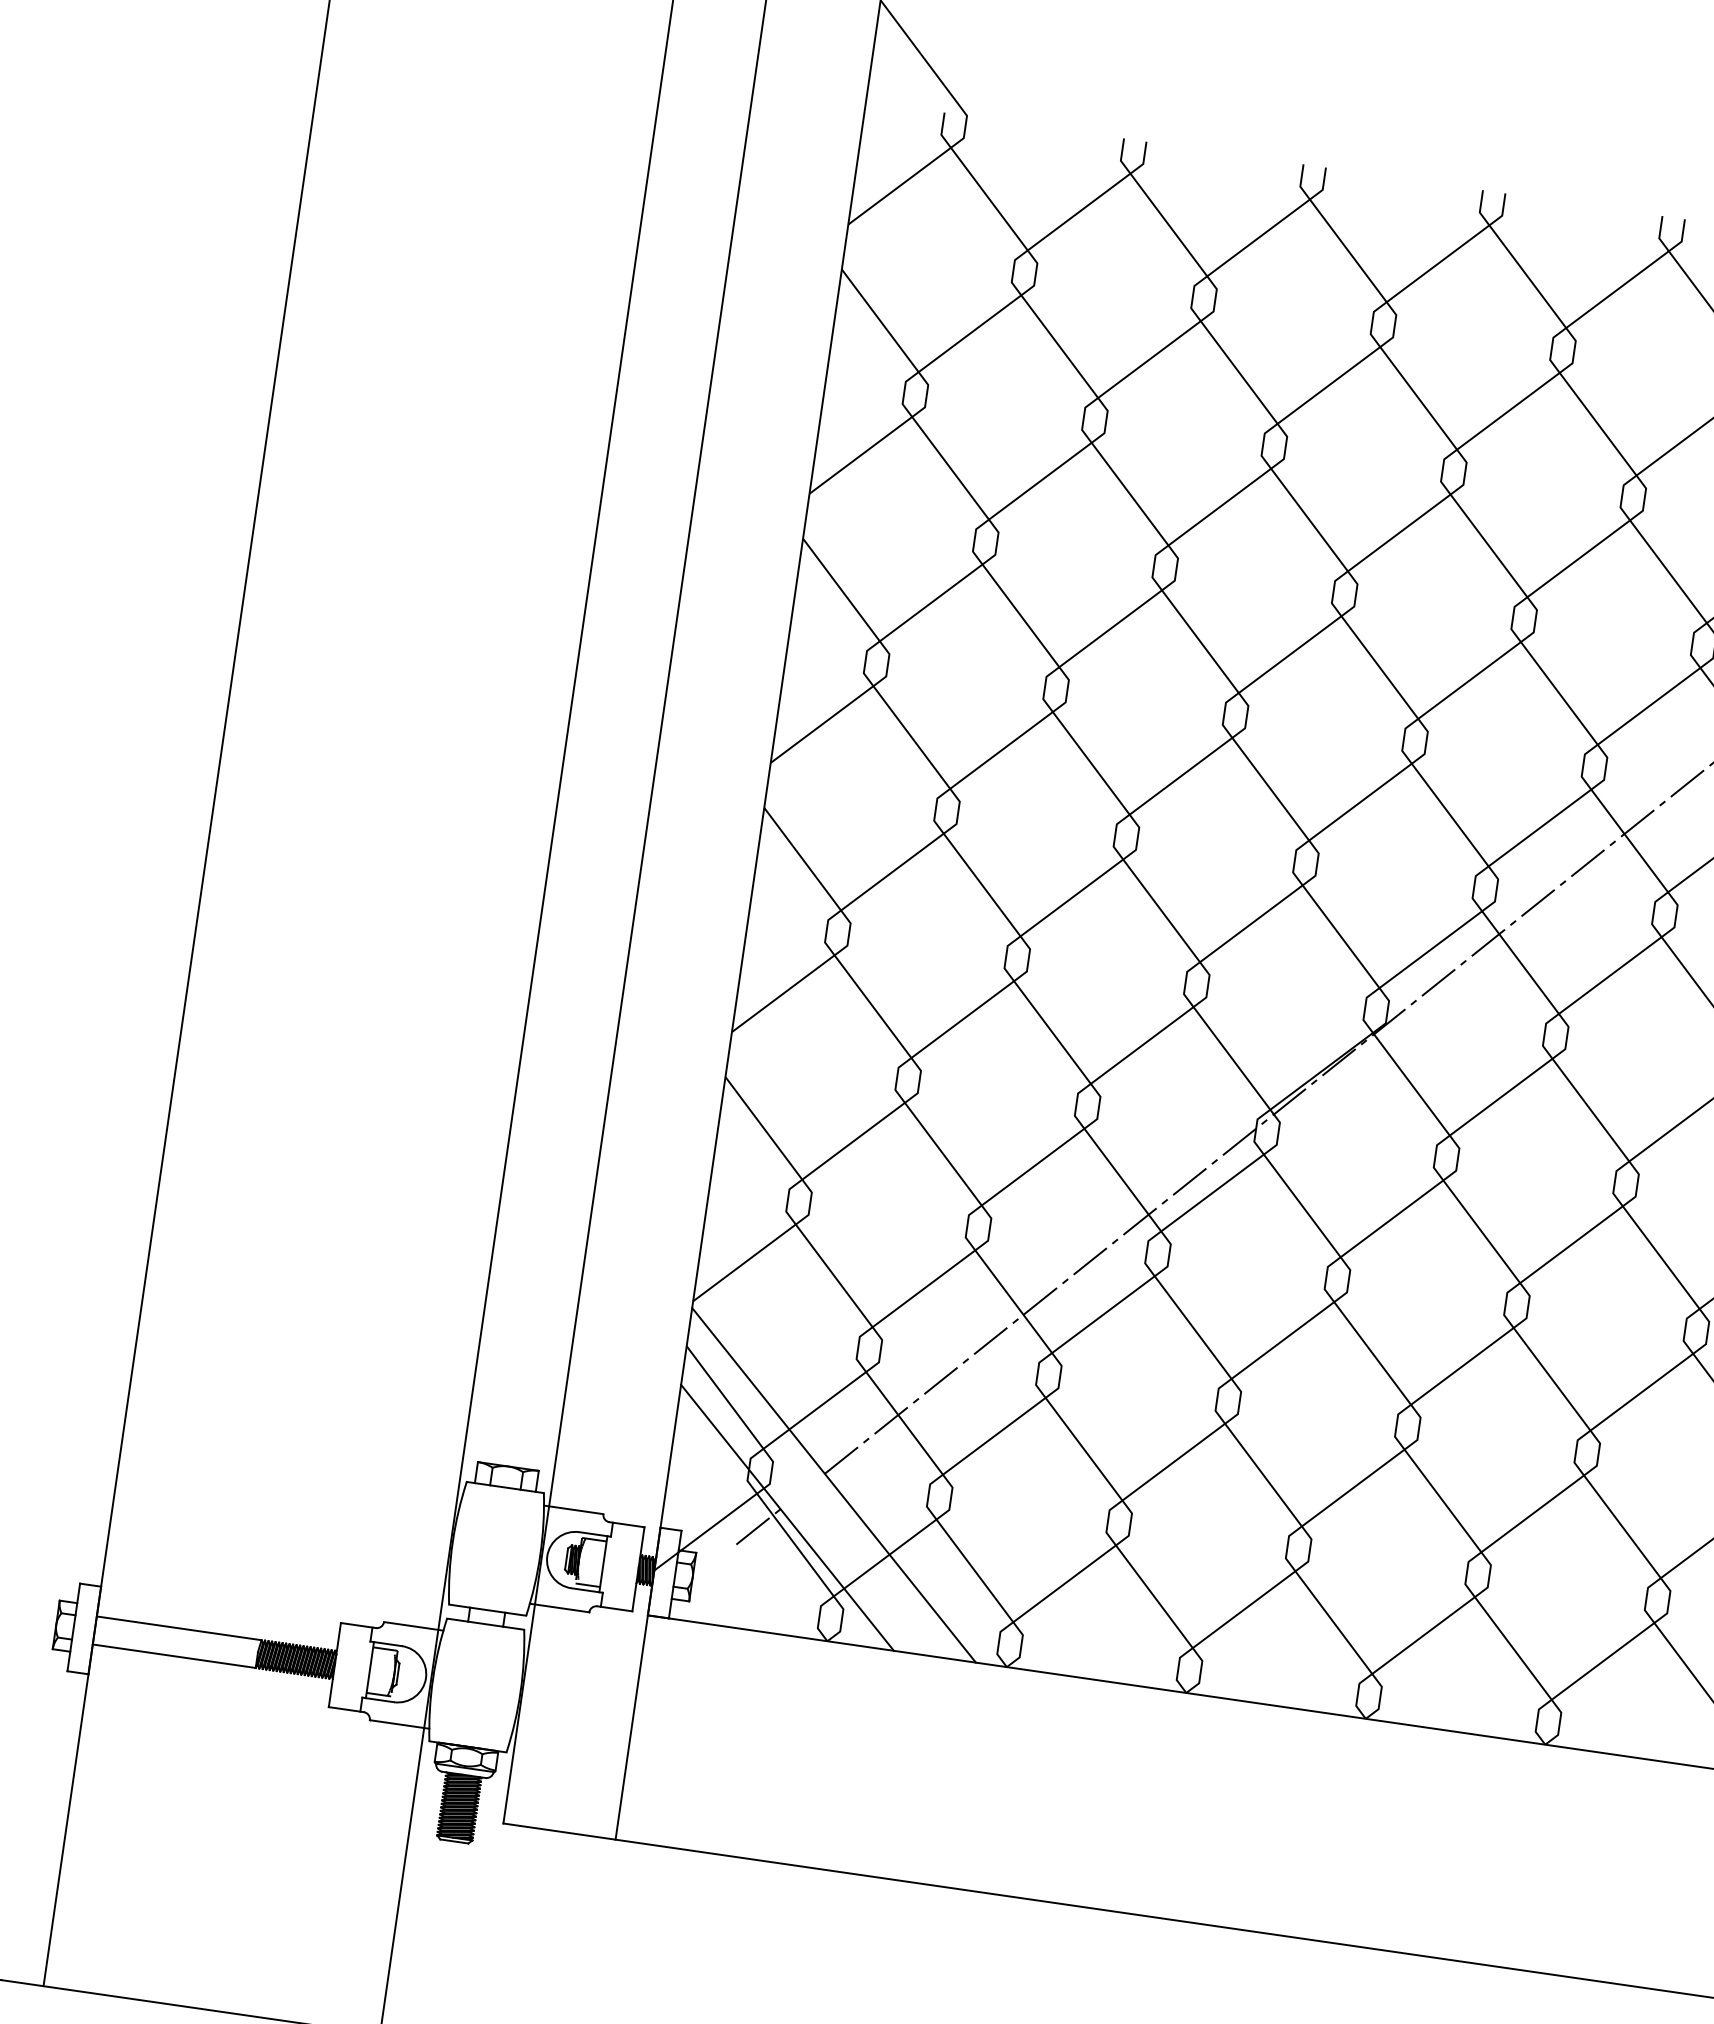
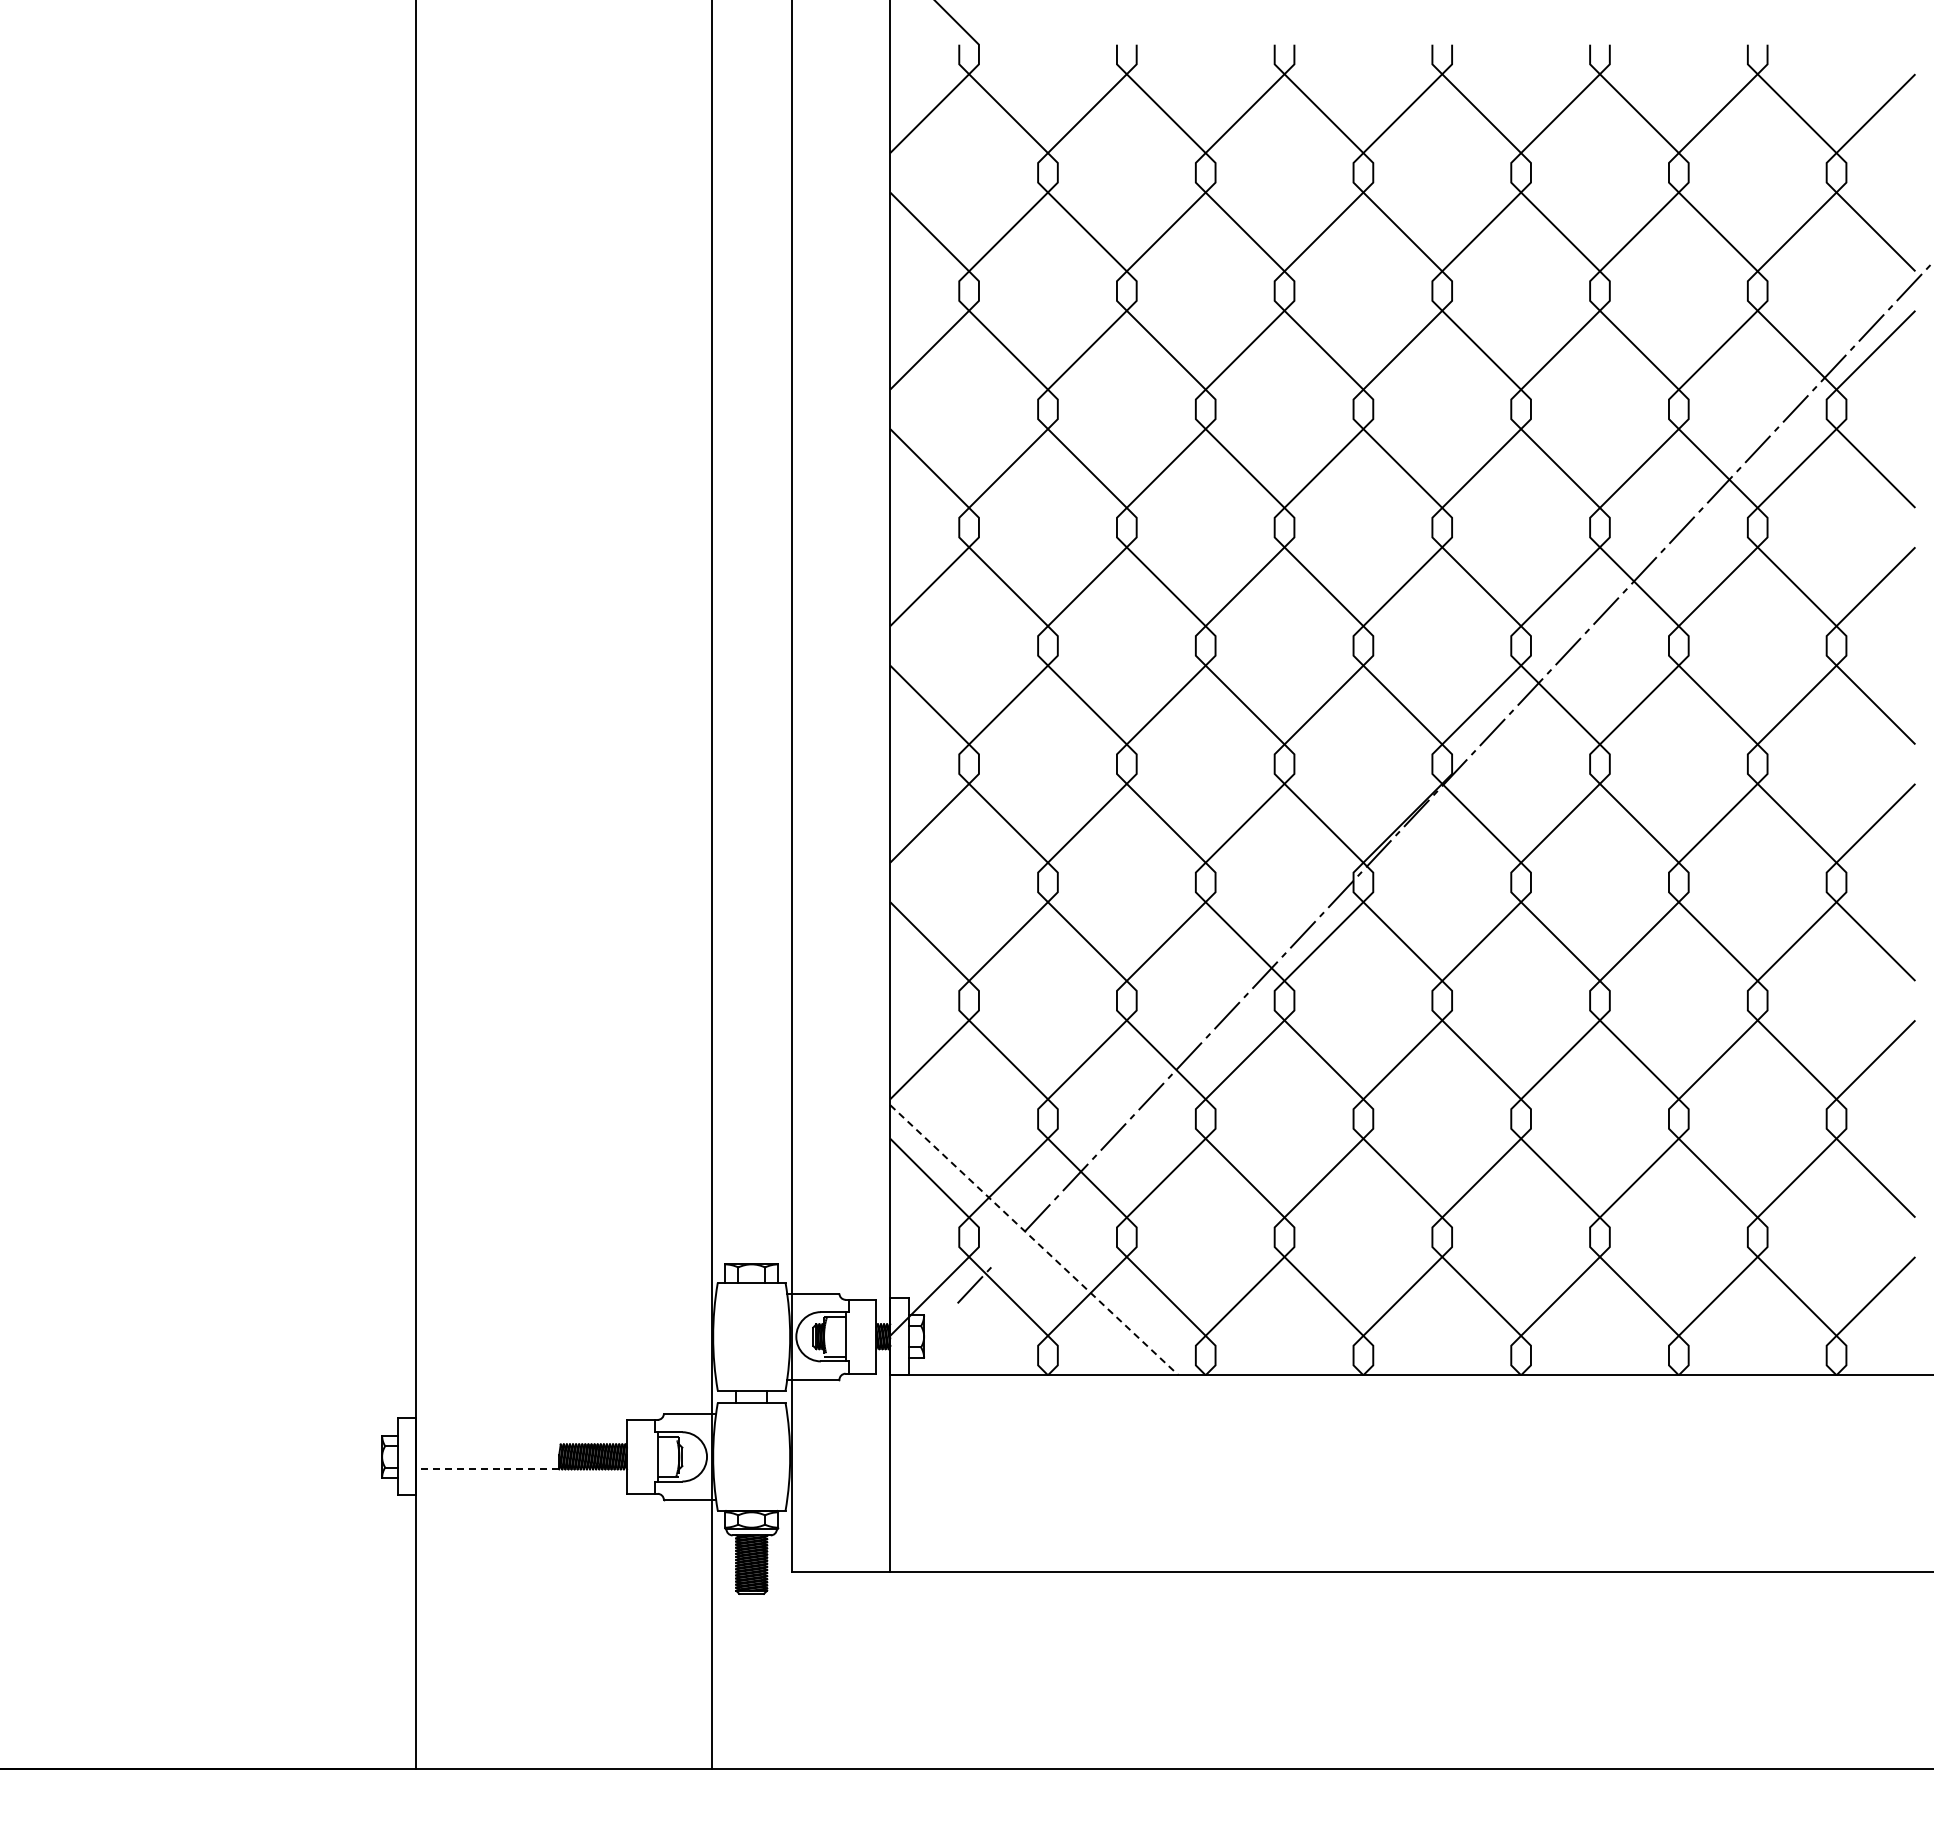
line: (834, 1485) -> (1034, 1240), solid -> dashed
line: (787, 1517) -> (998, 1273), removed
line: (178, 1628) -> (487, 1444), removed
line: (174, 1656) -> (487, 1469), solid -> dashed

